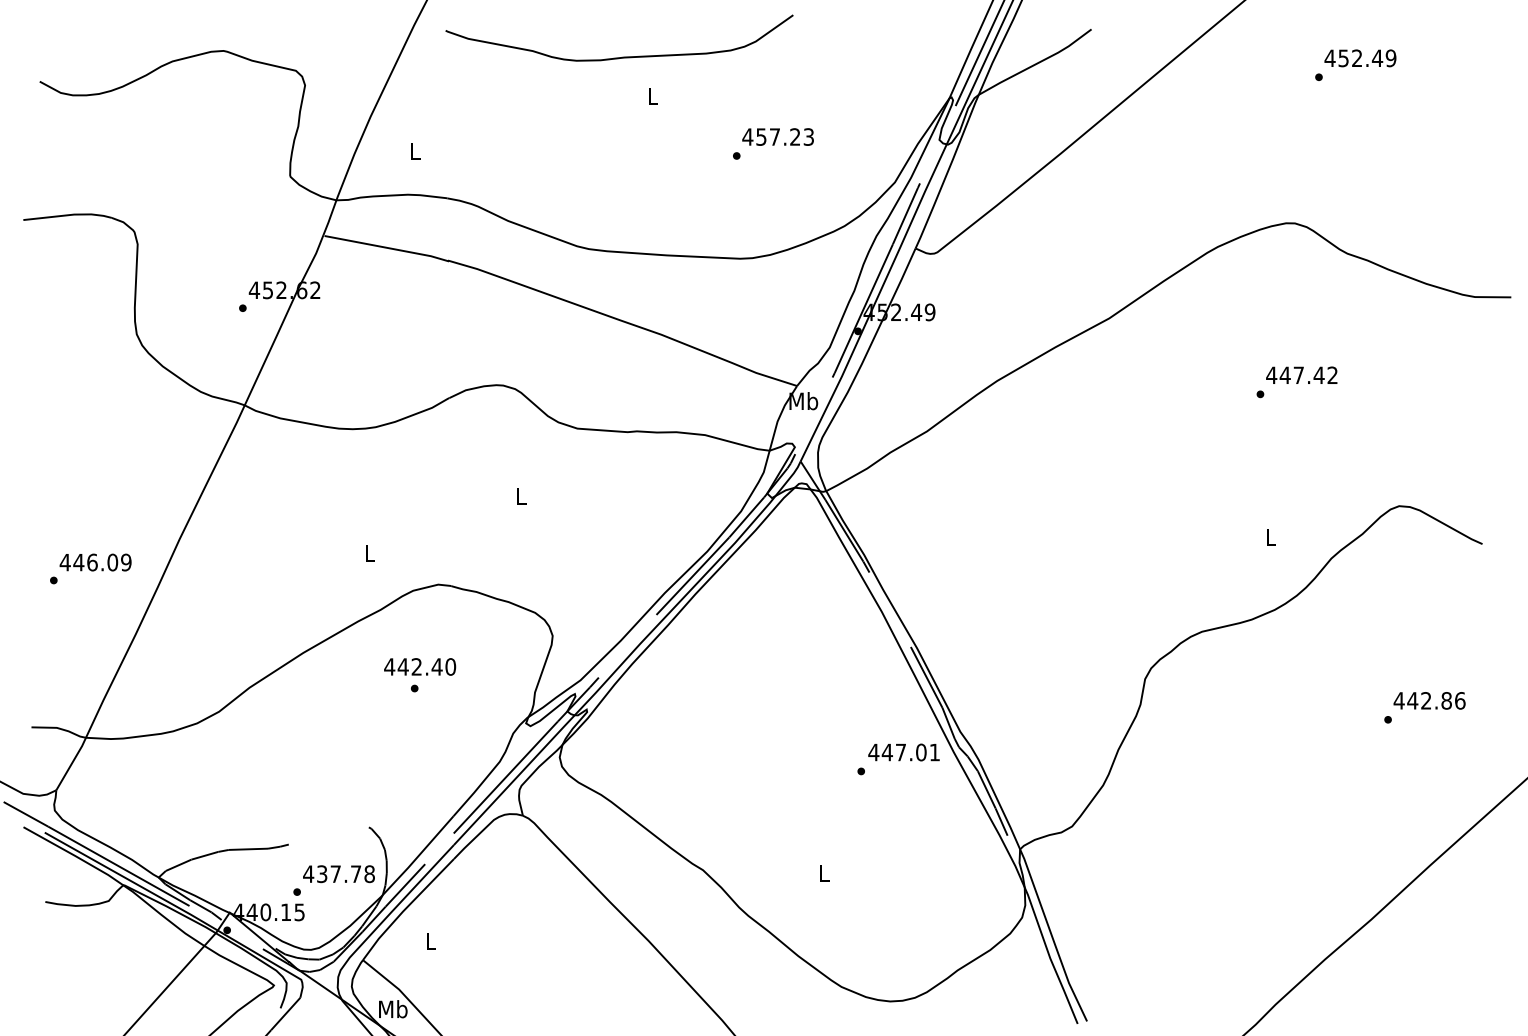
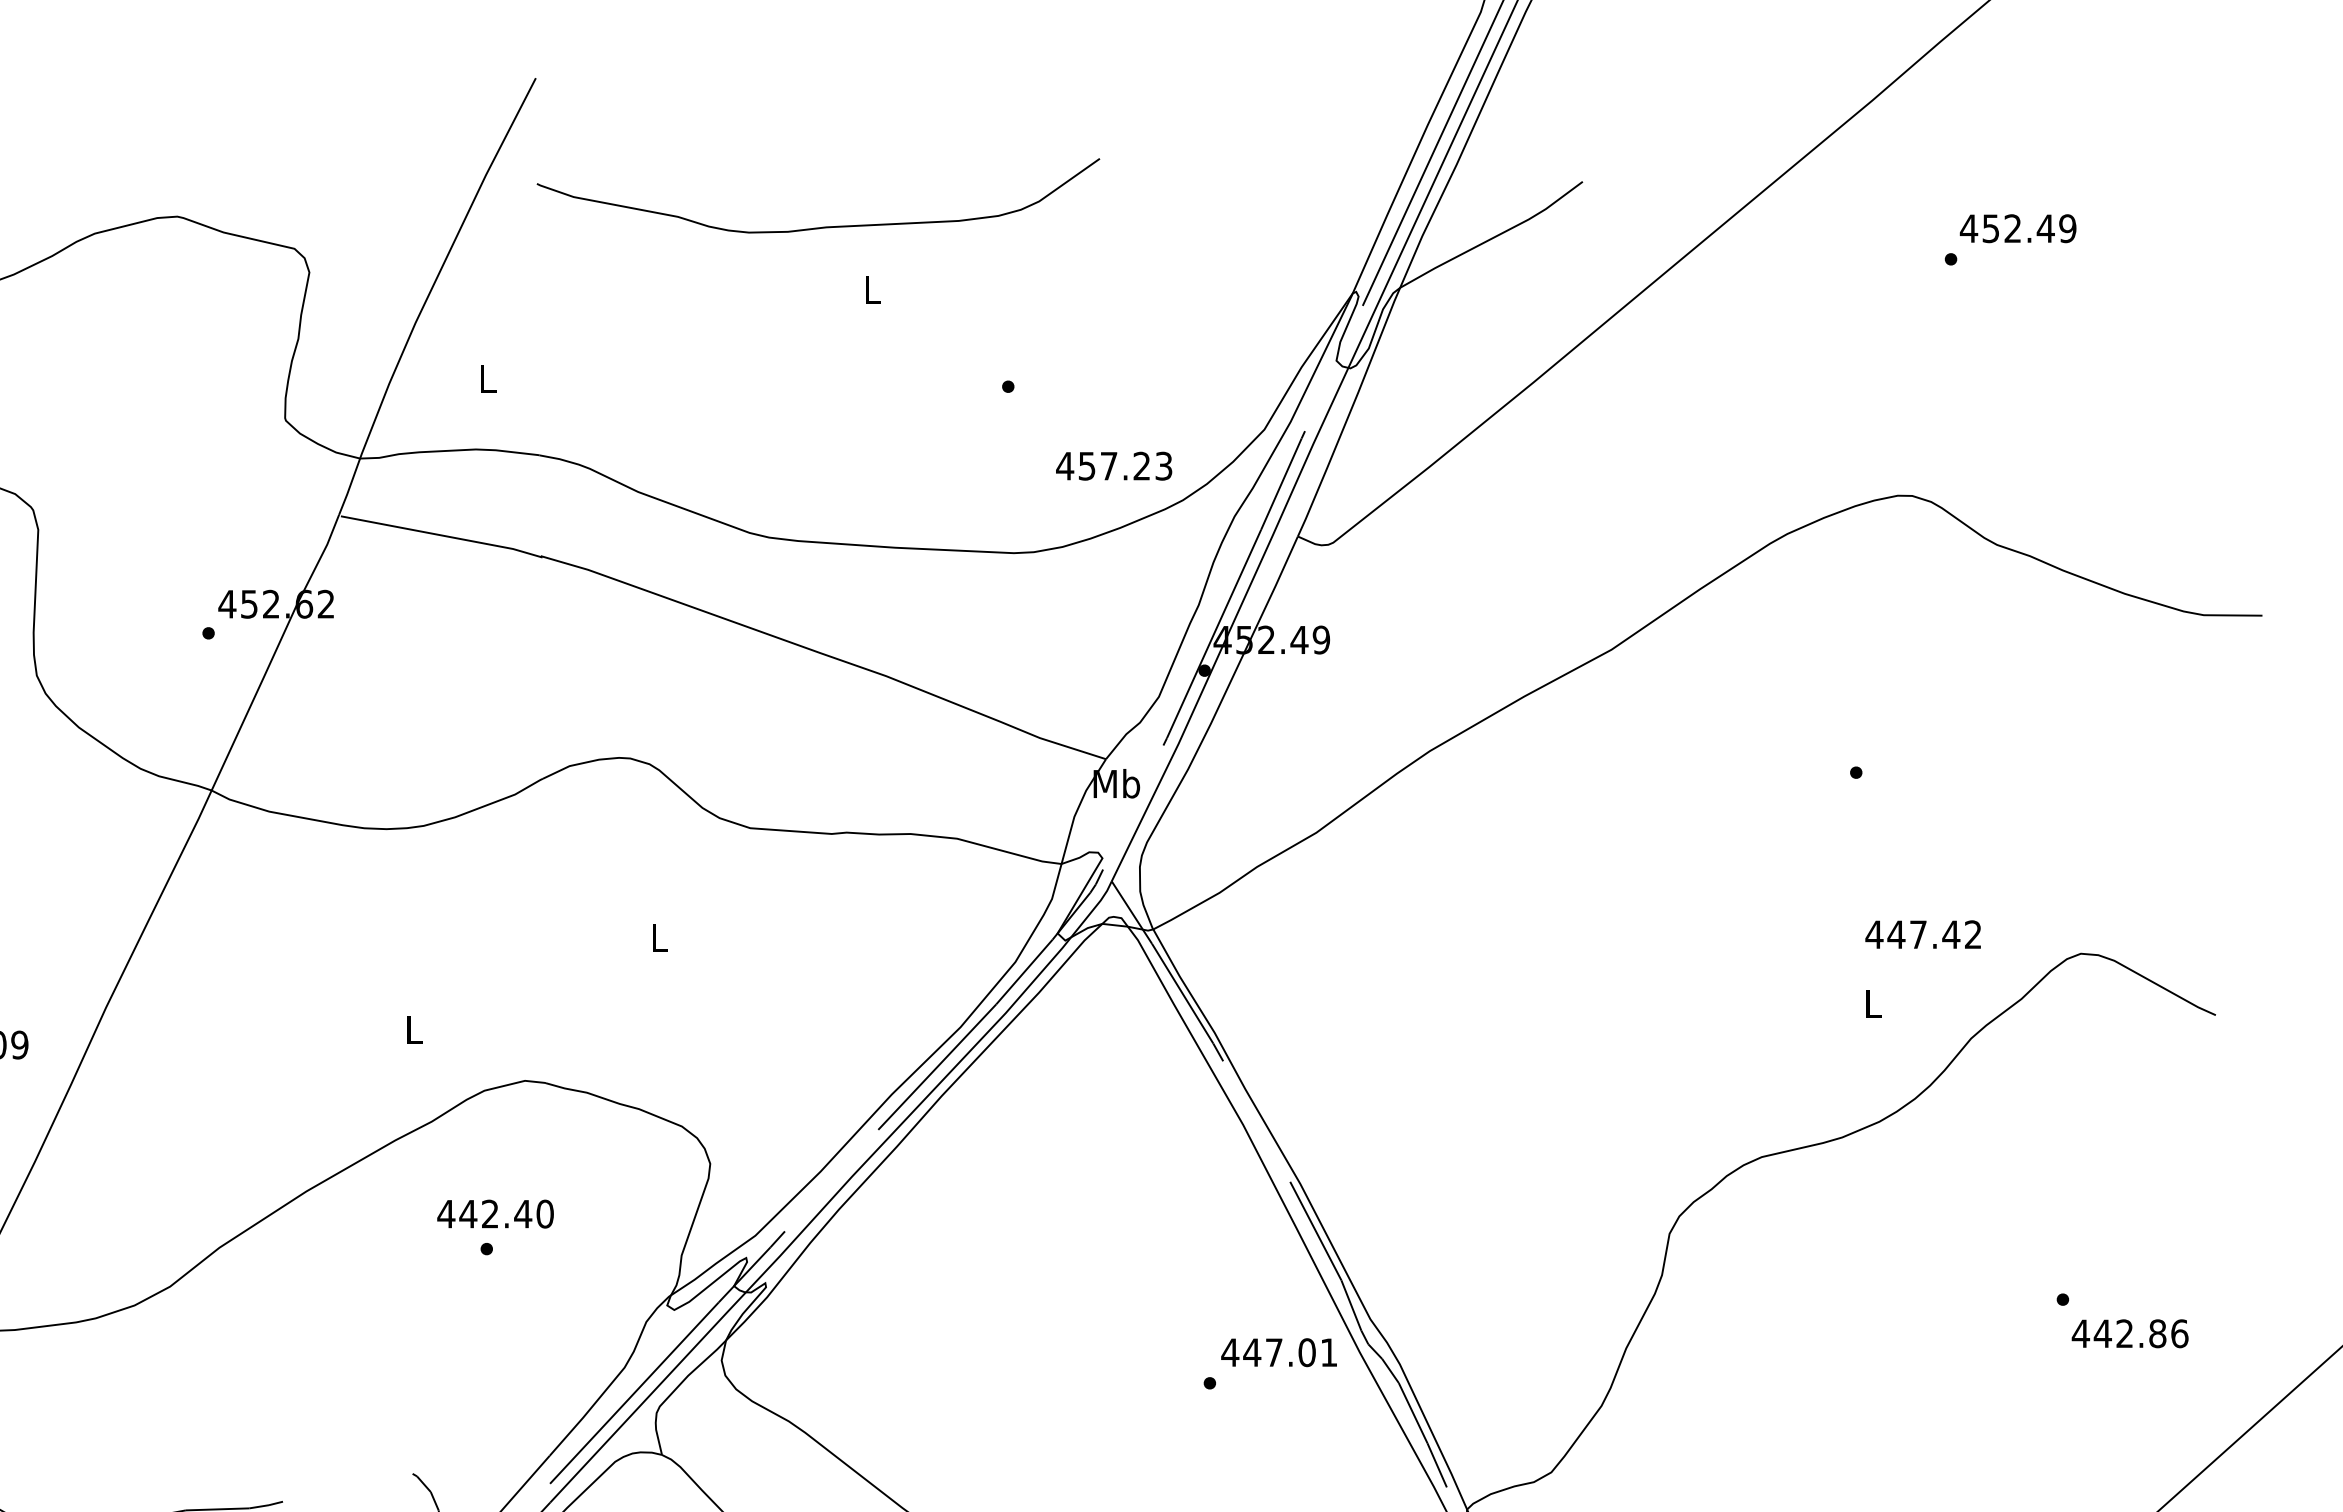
text: (777, 136) -> (1113, 465), moved
text: (1301, 374) -> (1922, 933), moved
text: (1429, 700) -> (2129, 1333), moved

